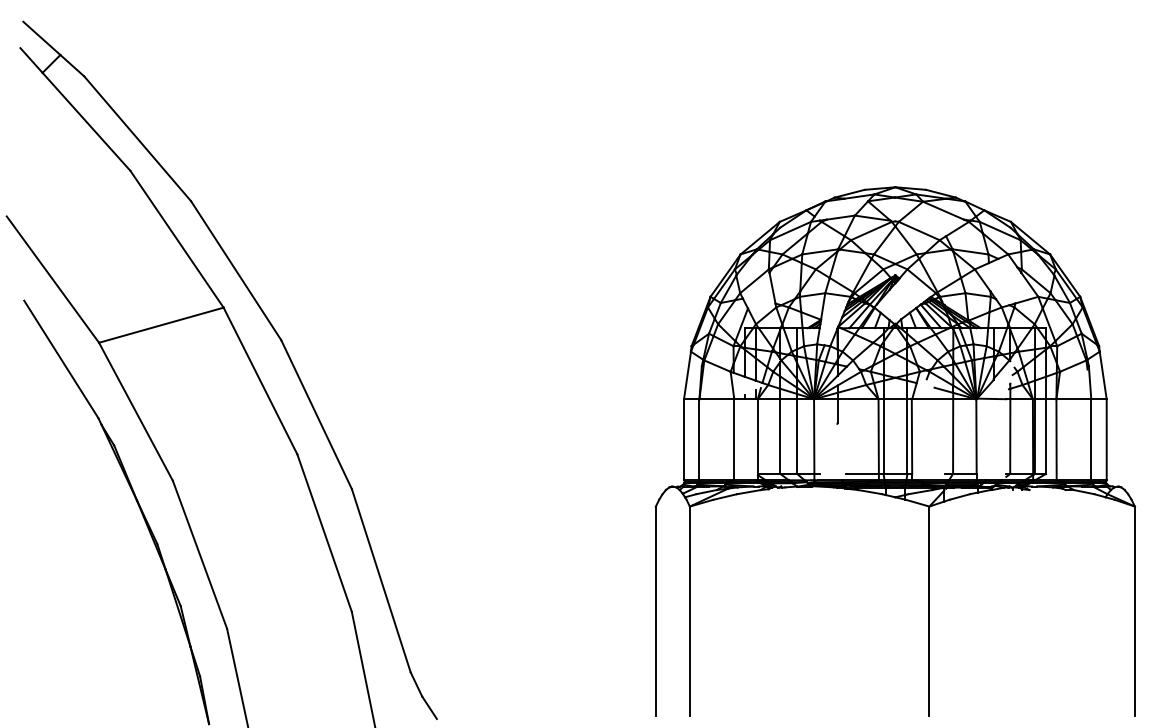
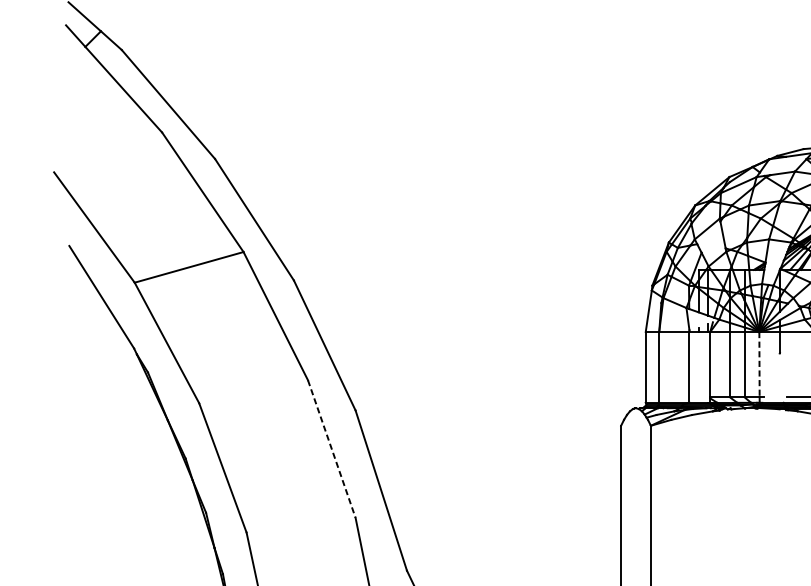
line: (814, 437) -> (759, 365), solid -> dashed
line: (324, 533) -> (331, 449), solid -> dashed

